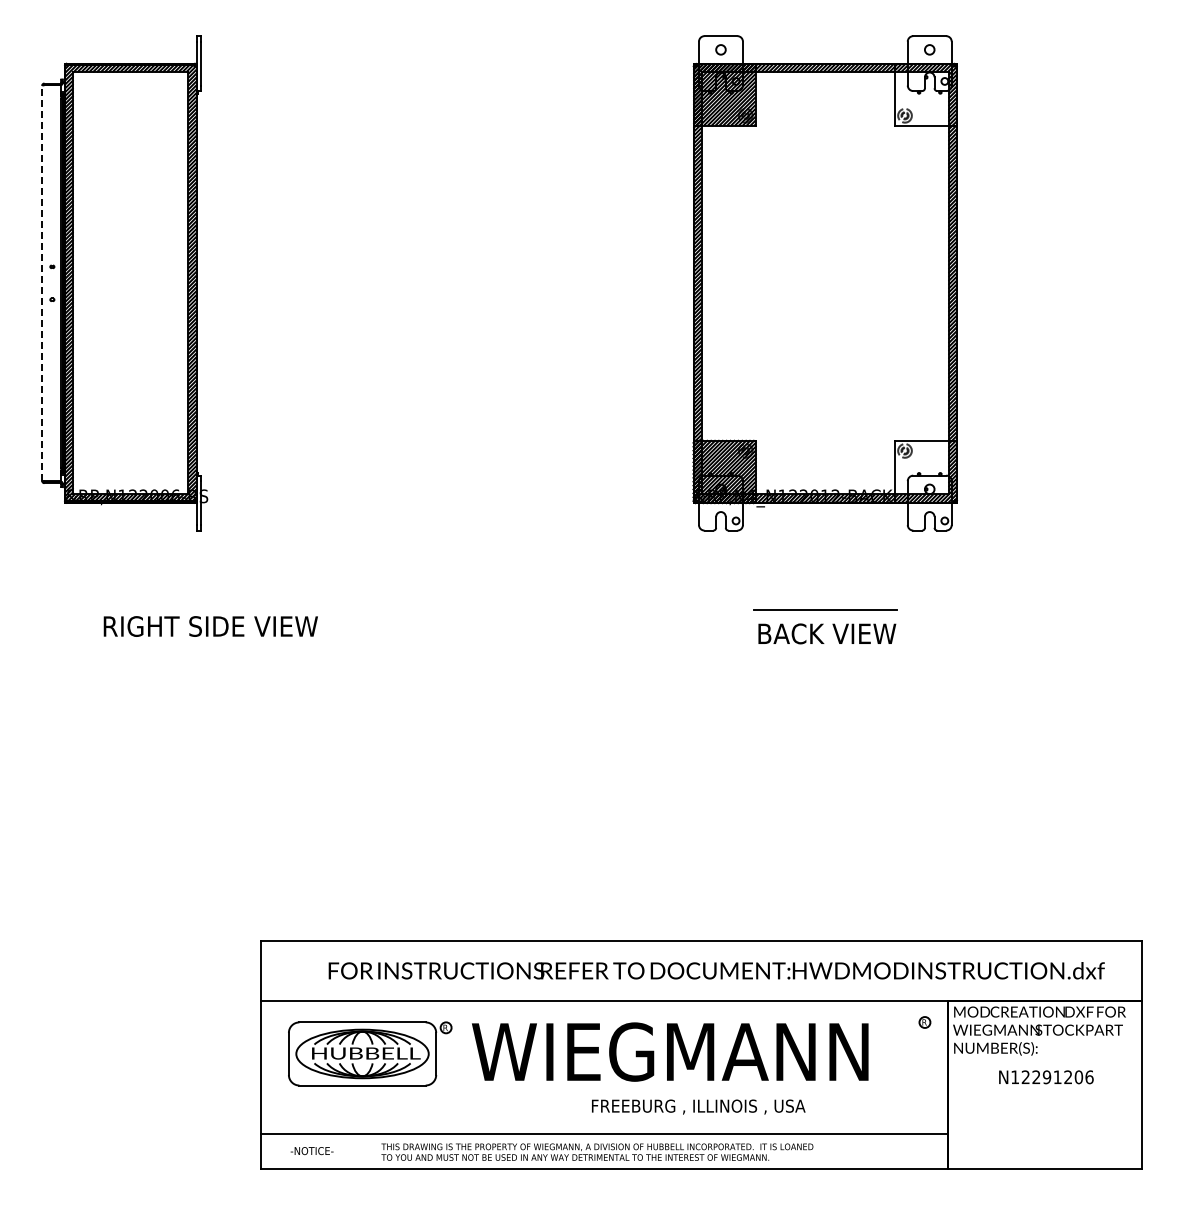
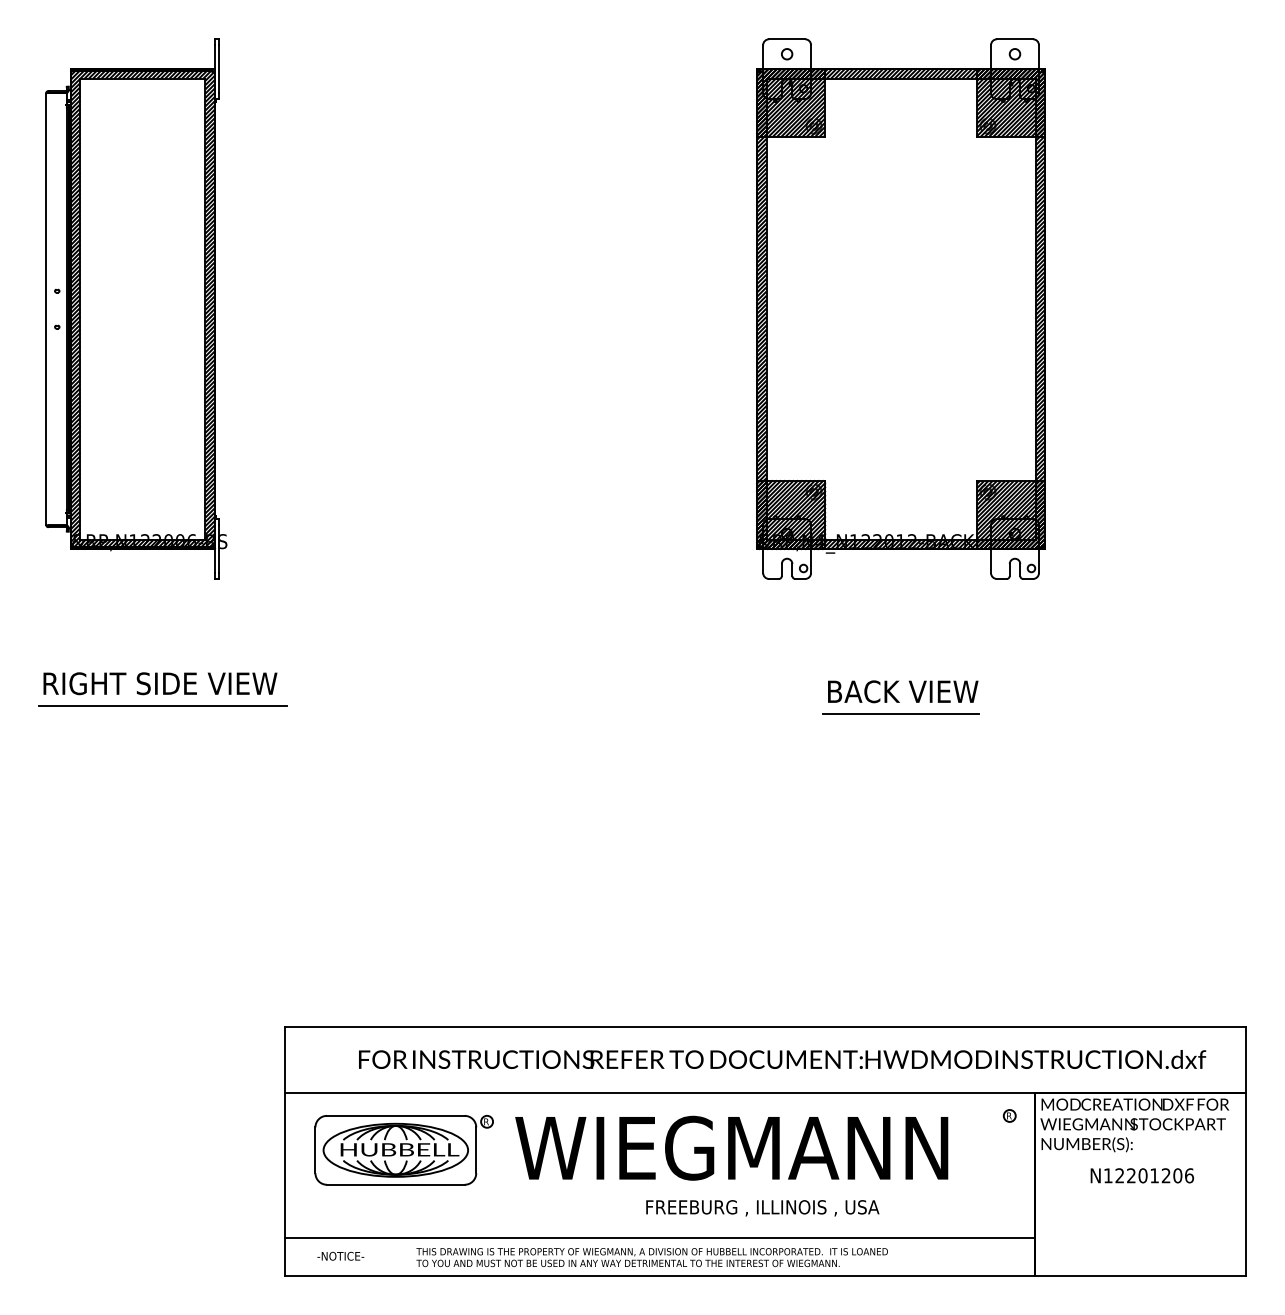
hatch: (925, 94) -> (1010, 102), added
line: (42, 283) -> (46, 309), dashed -> solid
hatch: (925, 471) -> (1010, 514), added
line: (825, 609) -> (901, 713), moved
text: (210, 626) -> (160, 683), moved
line: (148, 646) -> (162, 705), added
text: (1046, 1077) -> (1142, 1176), N12291206 -> N12201206

